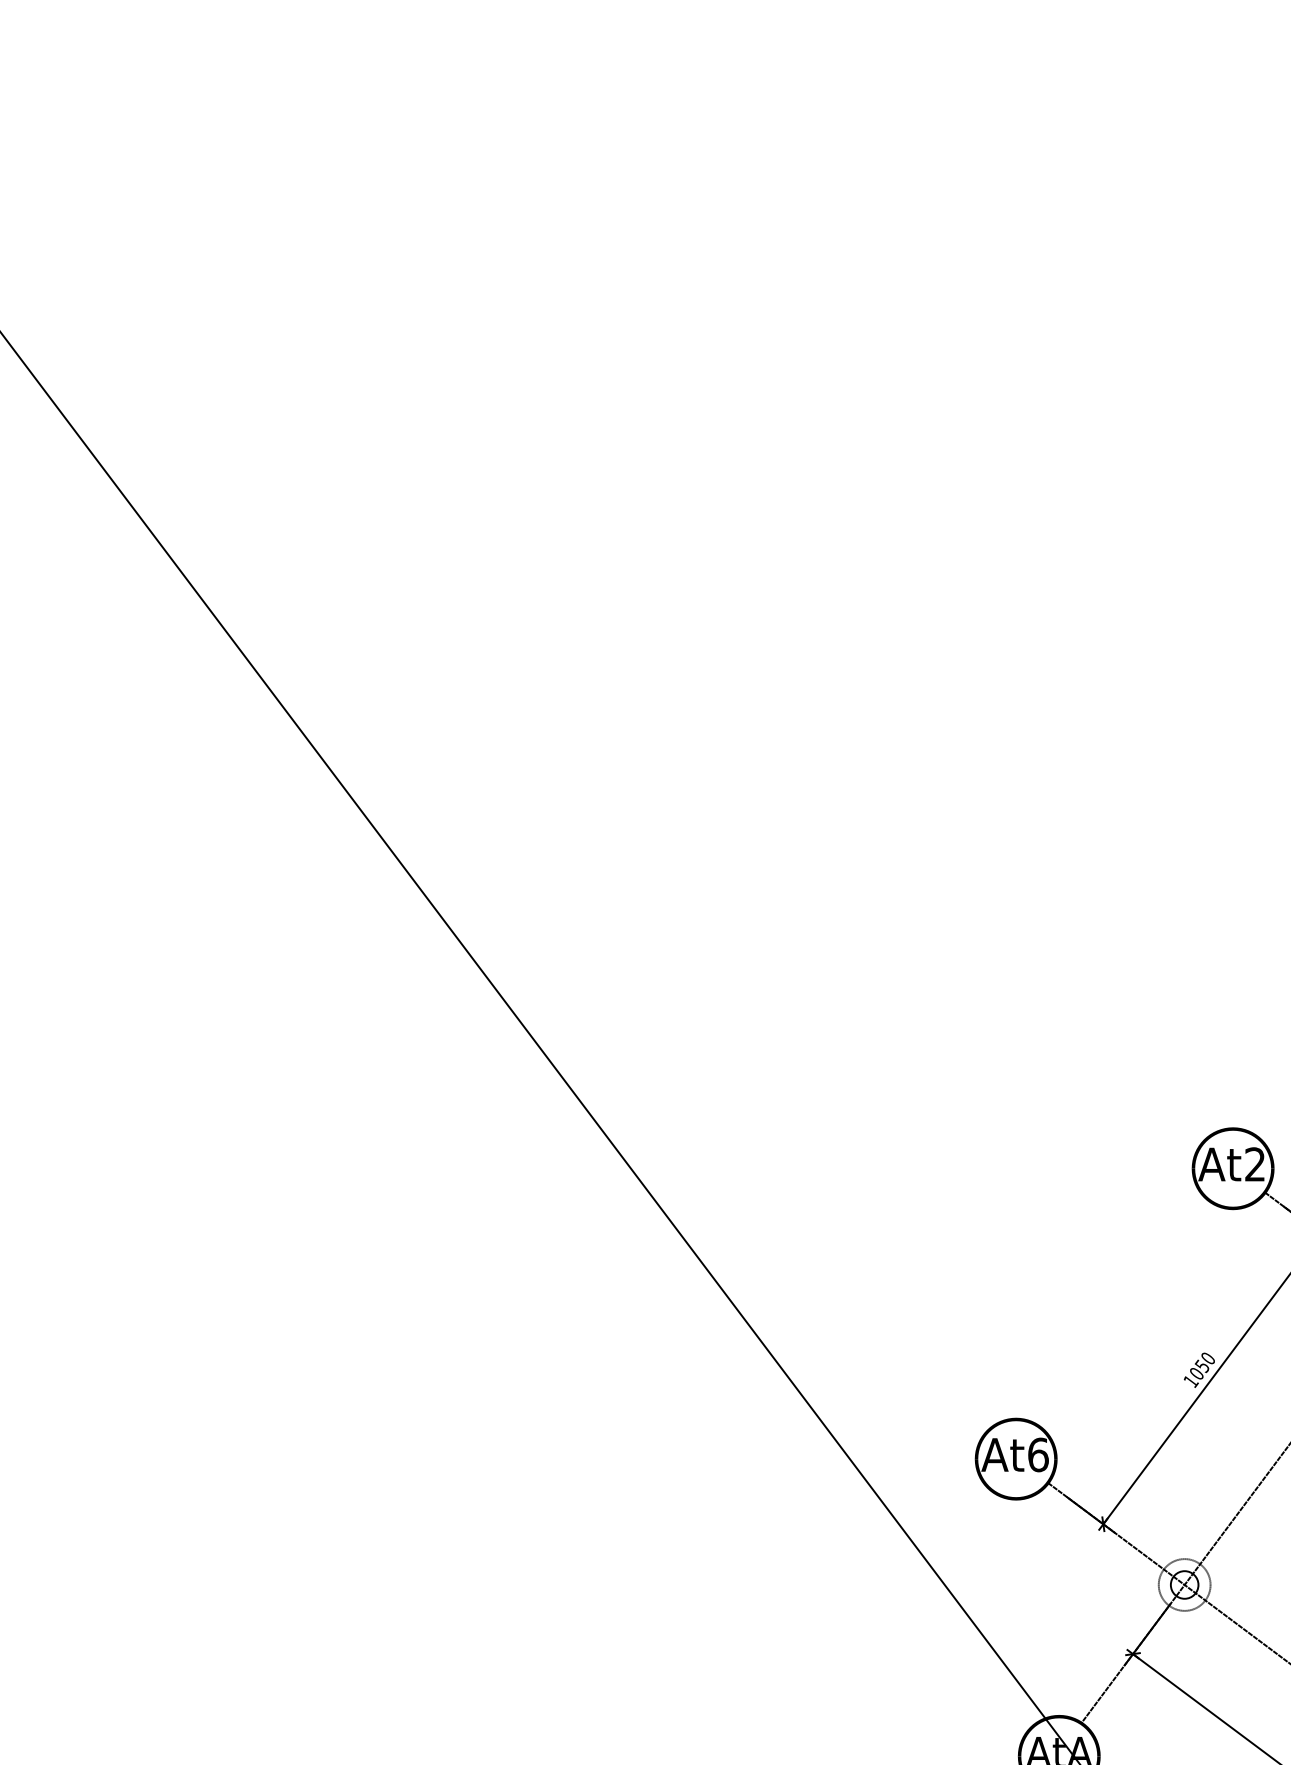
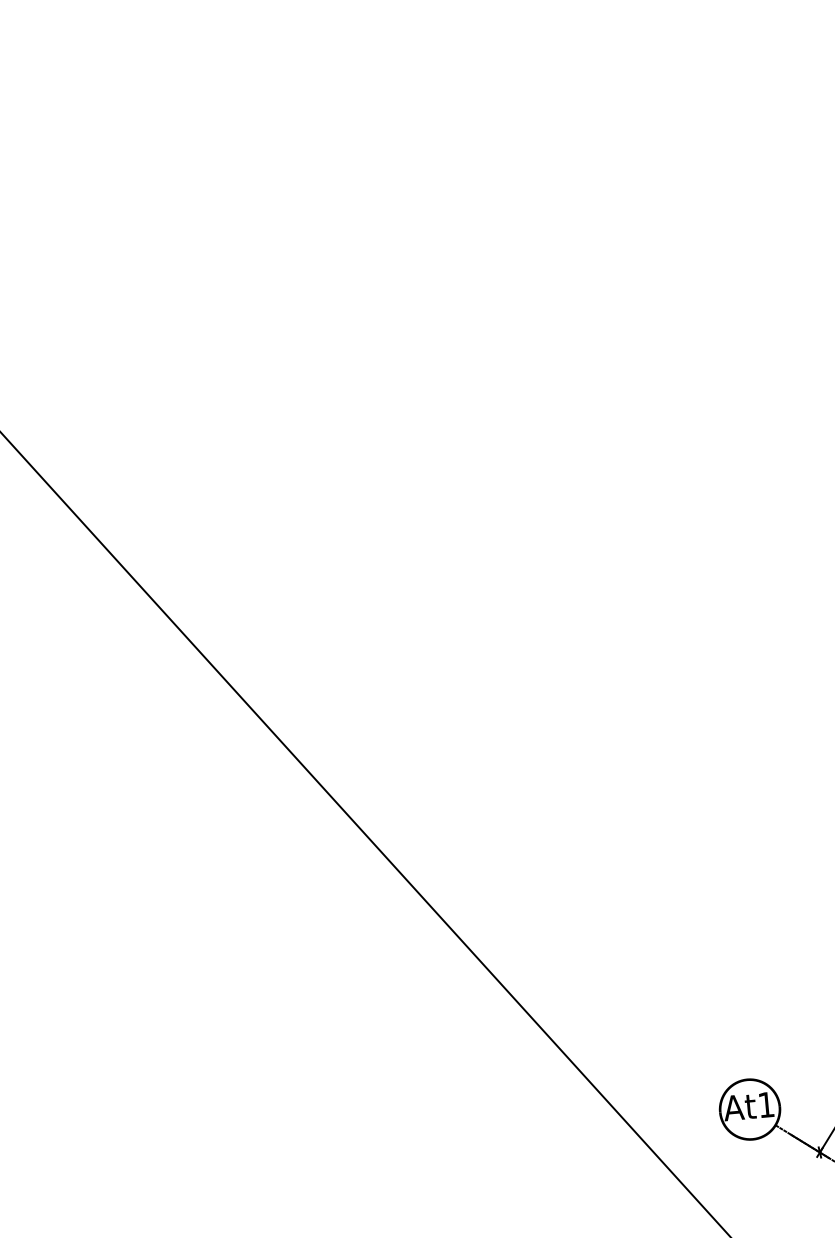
text: (1038, 1454) -> (766, 1104), At6 -> At1

